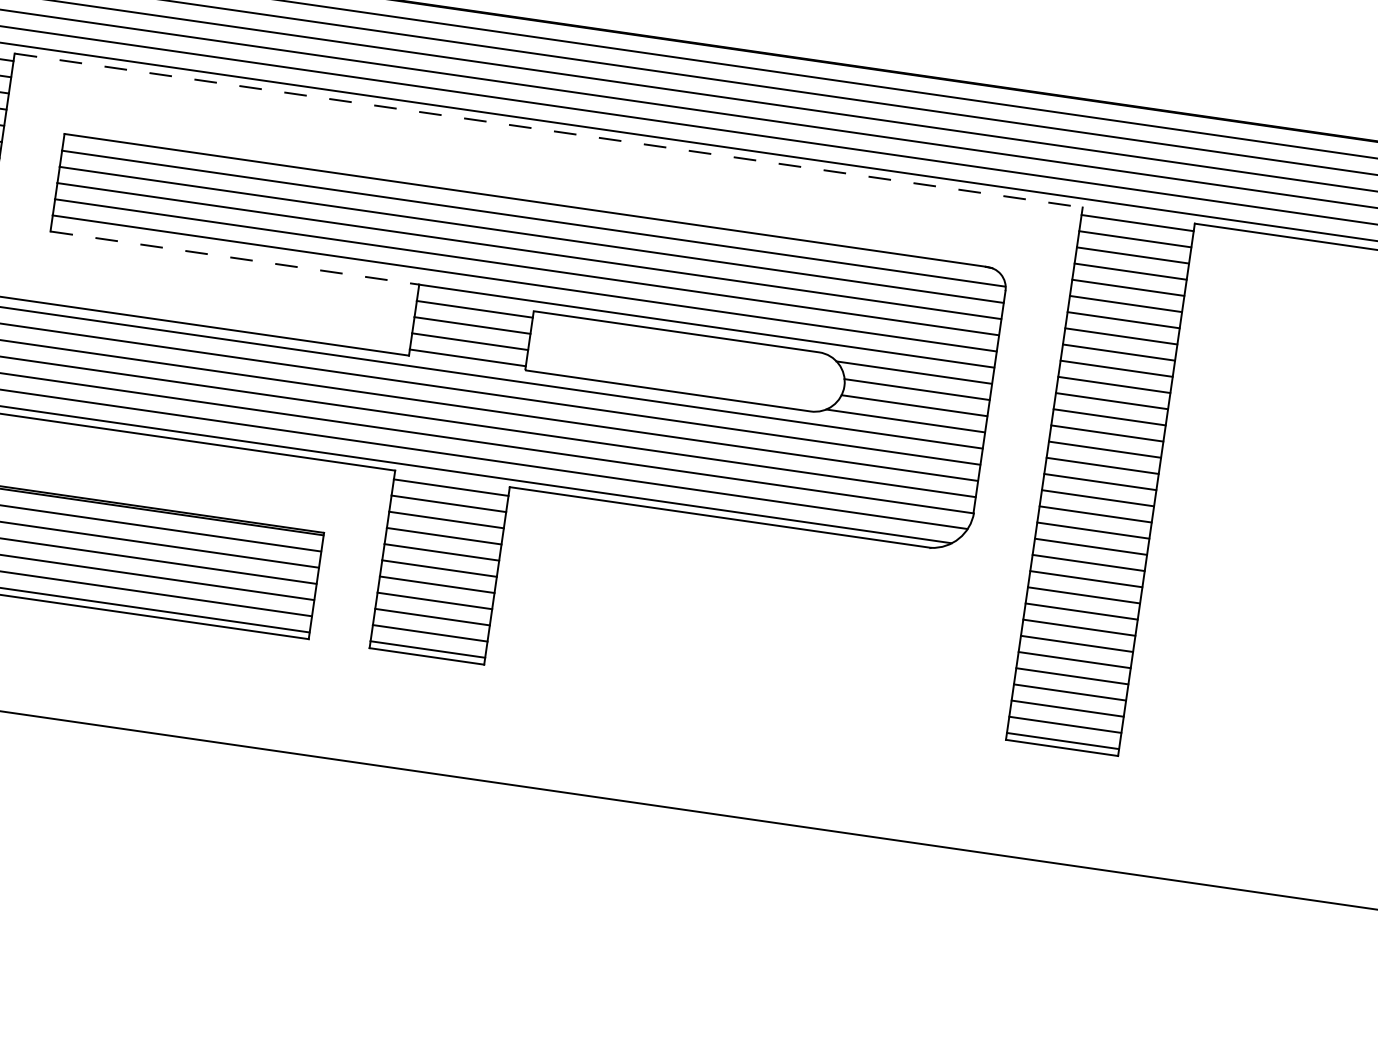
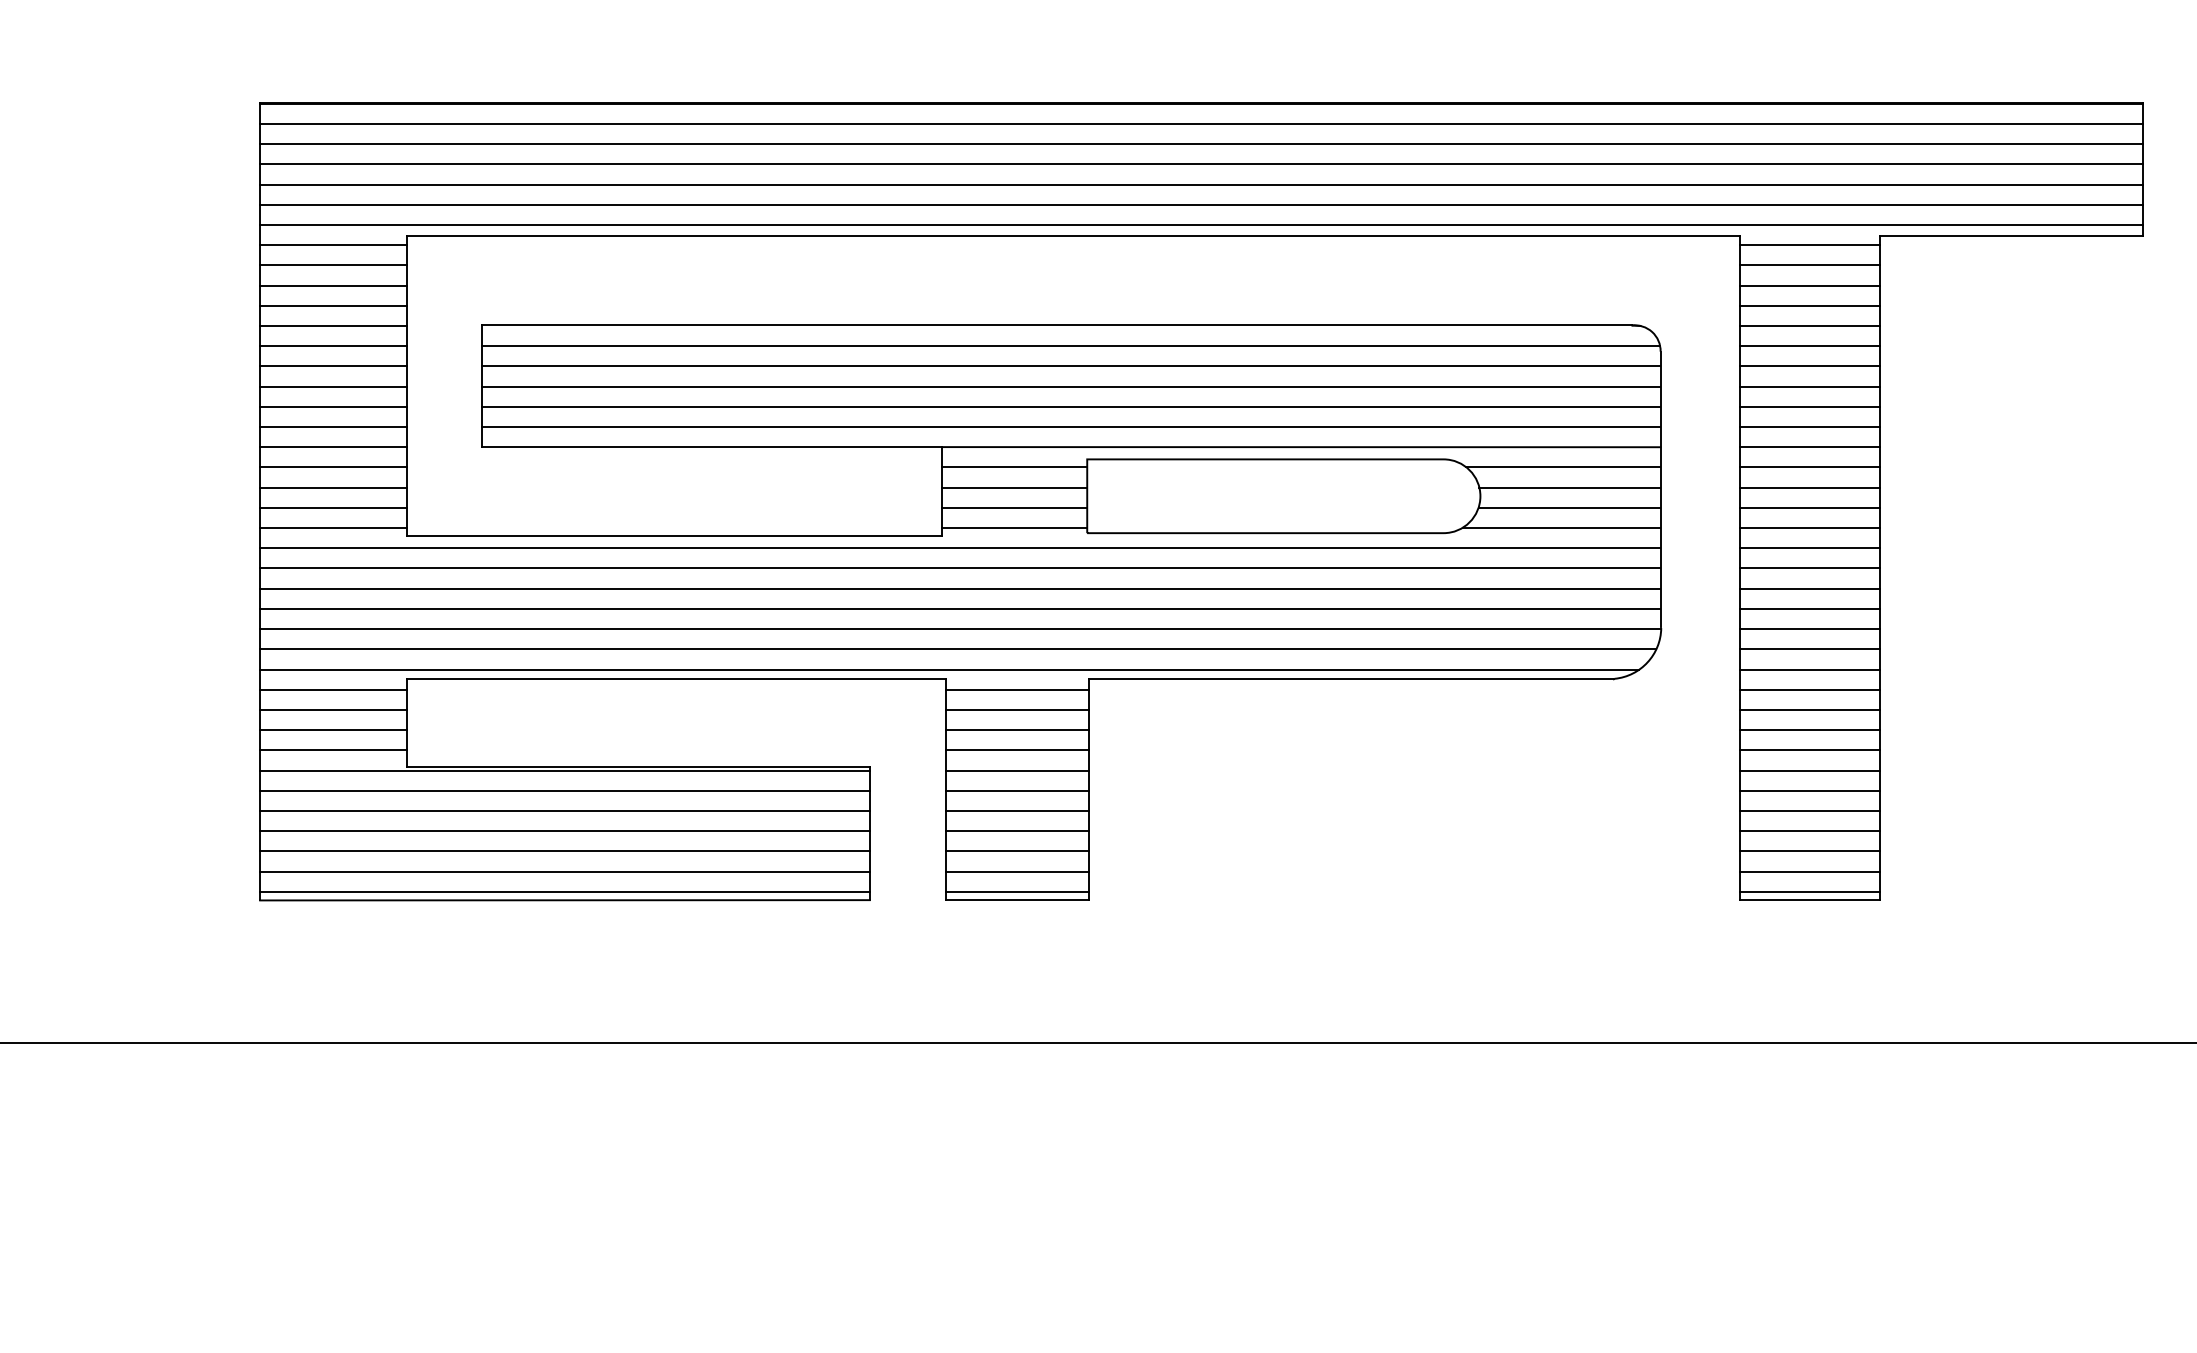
line: (548, 130) -> (1073, 235), dashed -> solid
line: (235, 258) -> (712, 447), dashed -> solid

